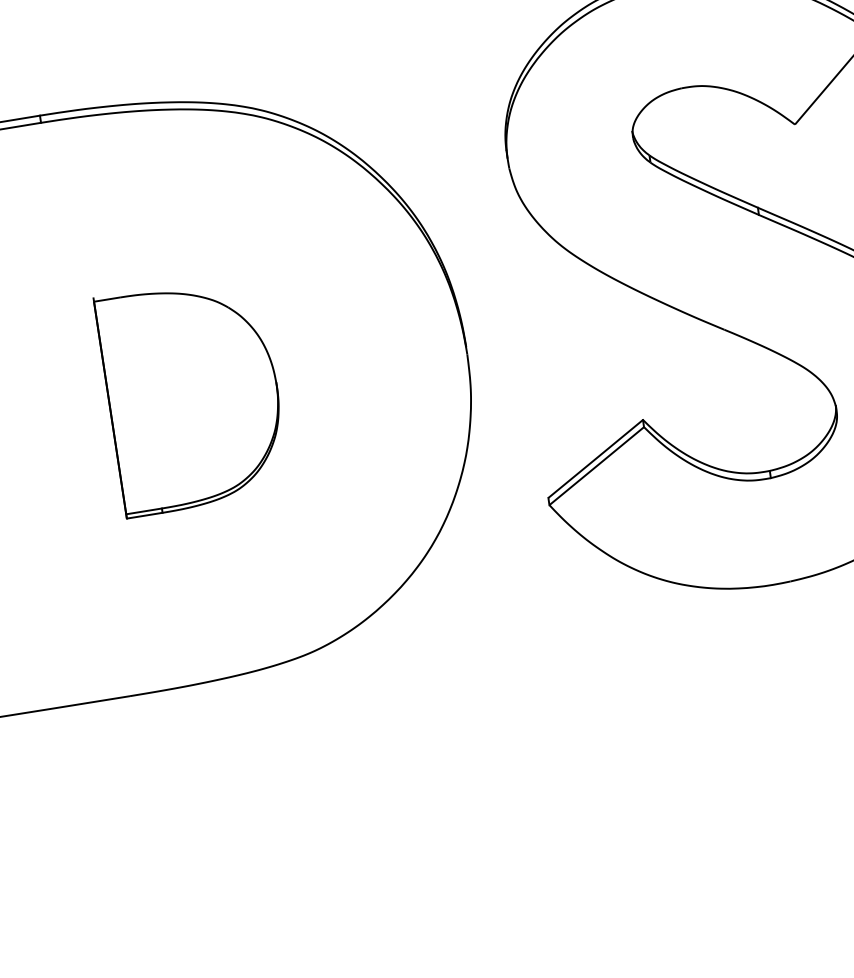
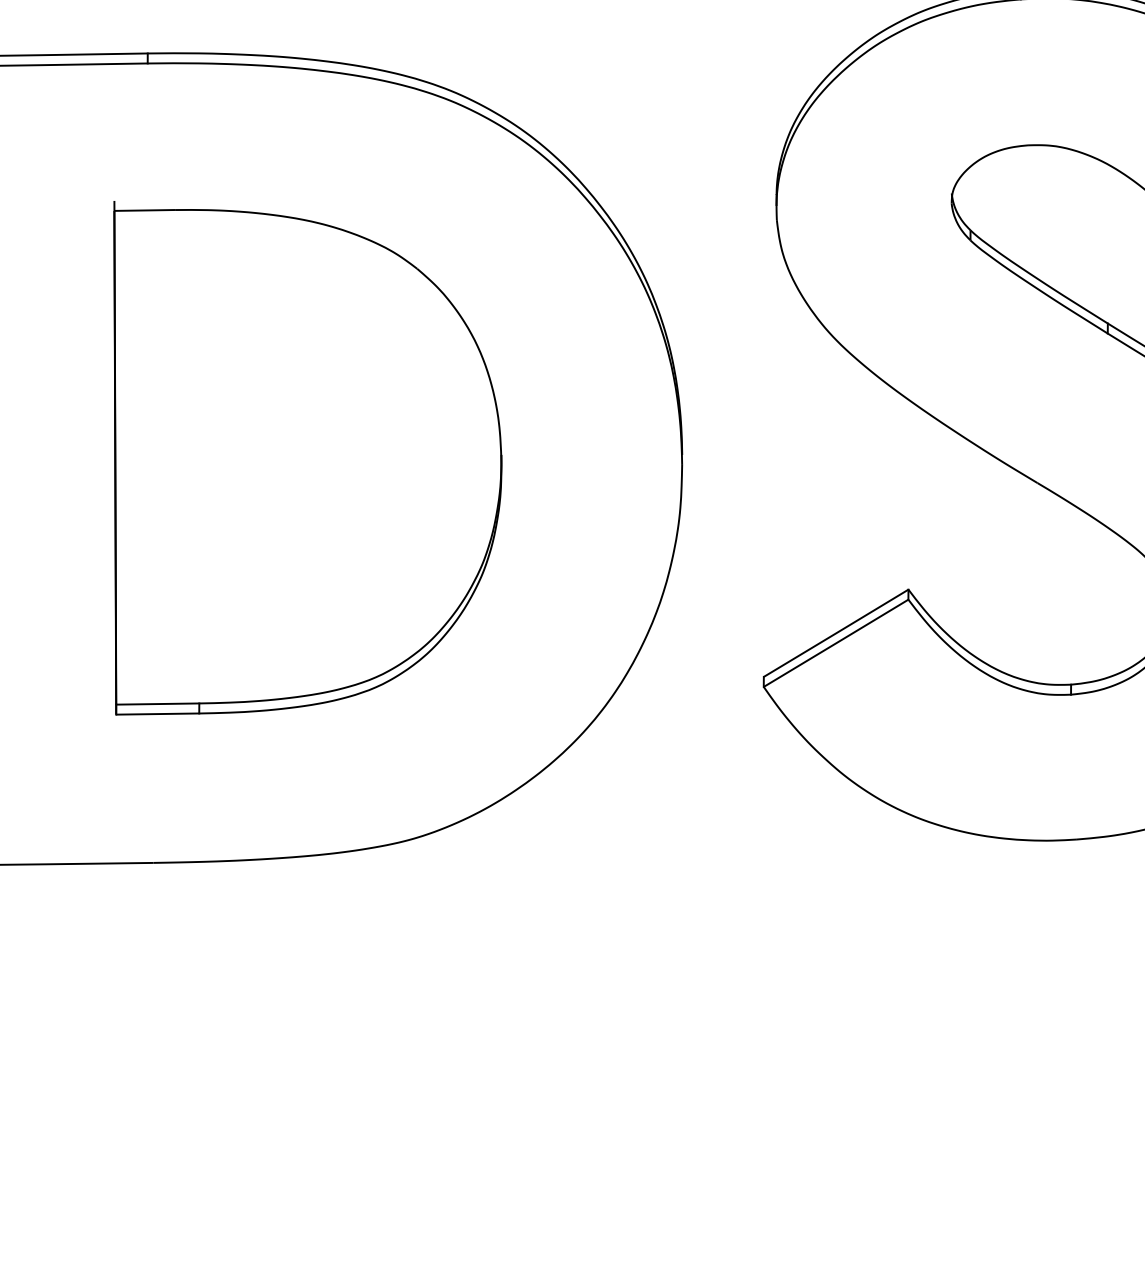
part: (185, 405) -> (287, 477), size x1.67

